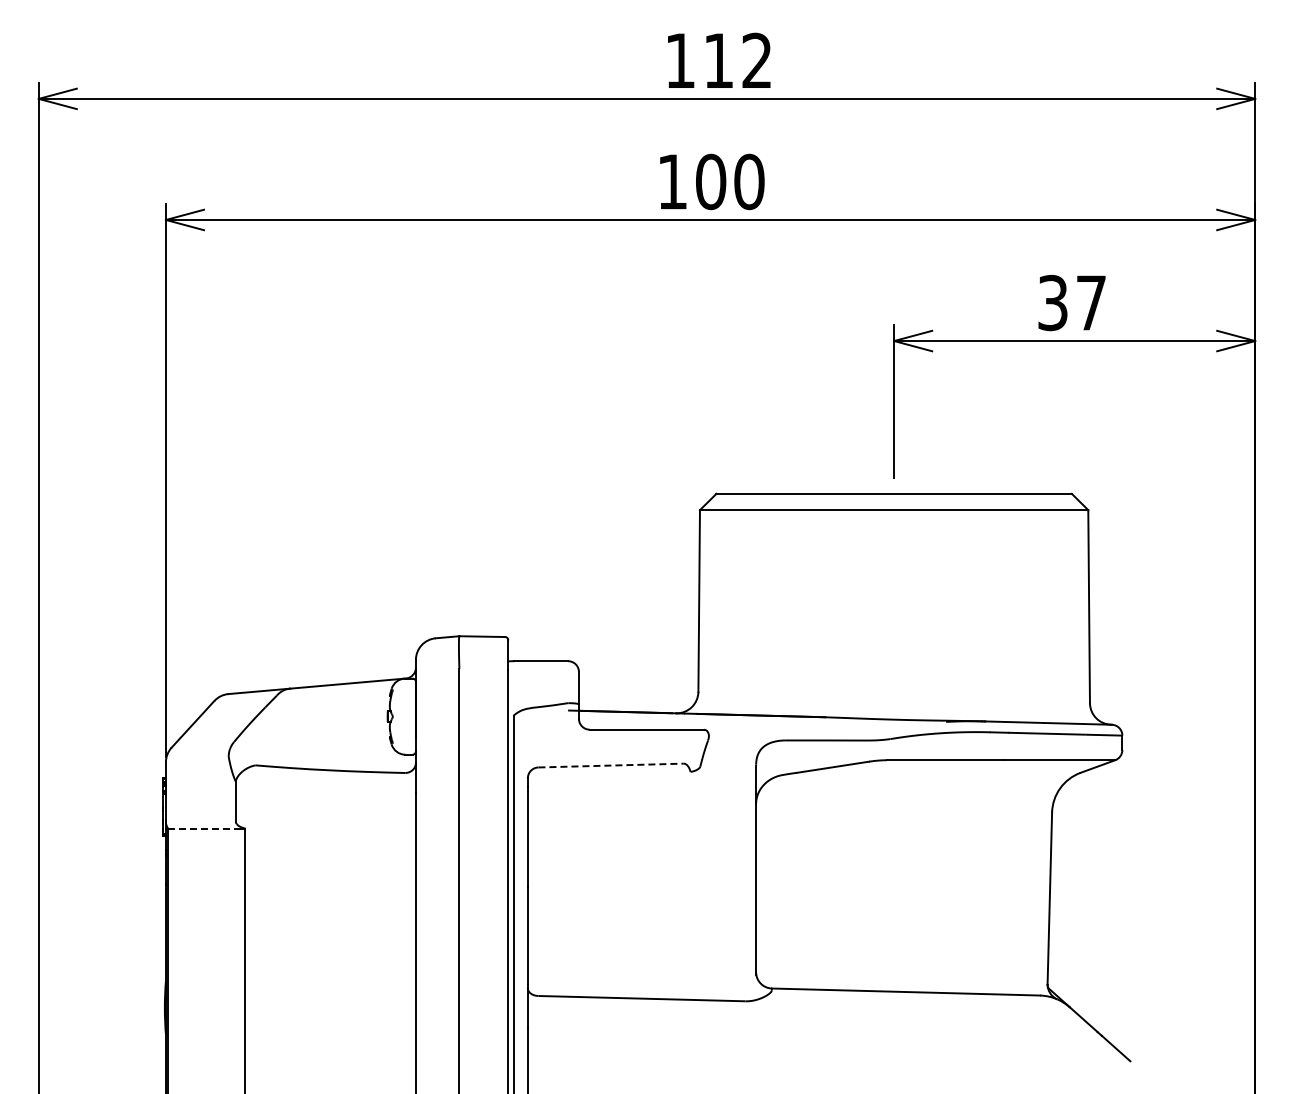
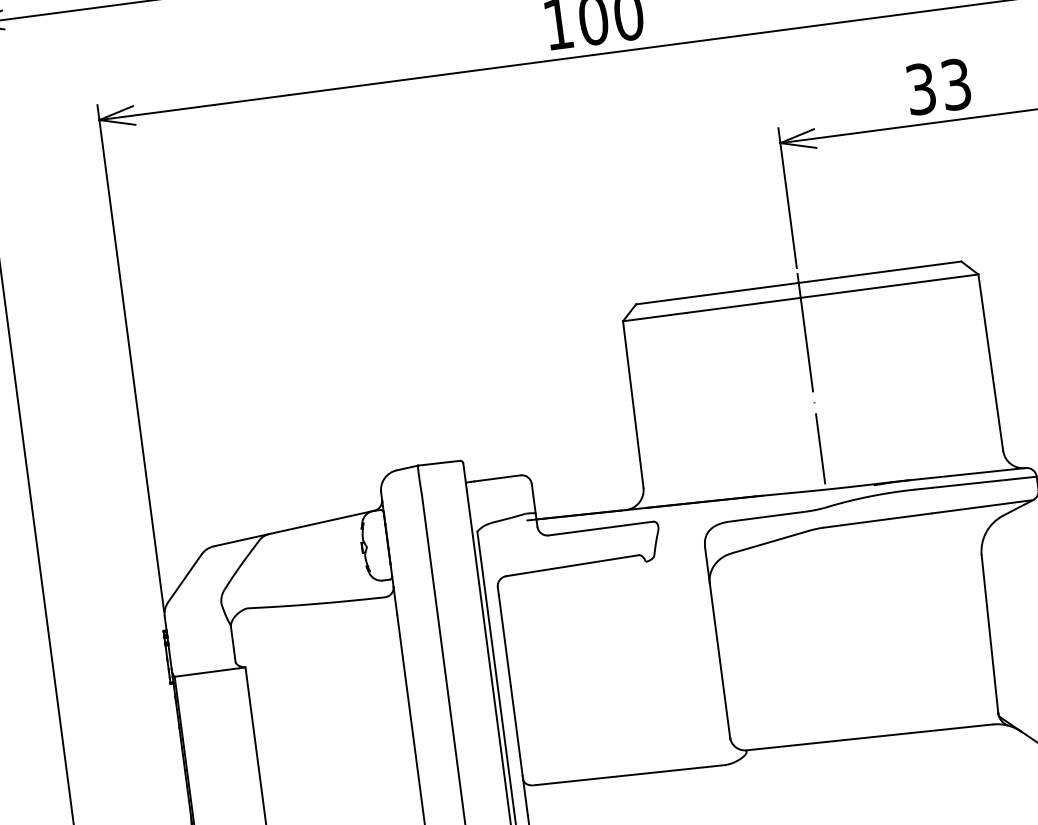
text: (1091, 302) -> (956, 84), 37 -> 33
line: (894, 598) -> (811, 378), added
line: (611, 765) -> (572, 565), dashed -> solid
line: (203, 828) -> (207, 672), dashed -> solid

